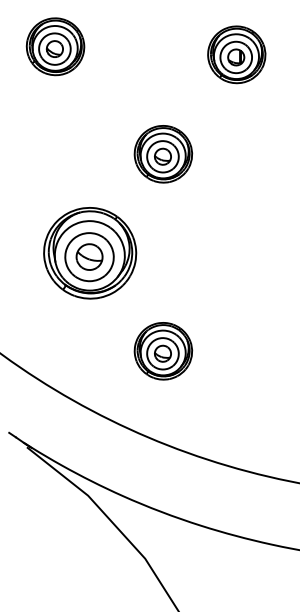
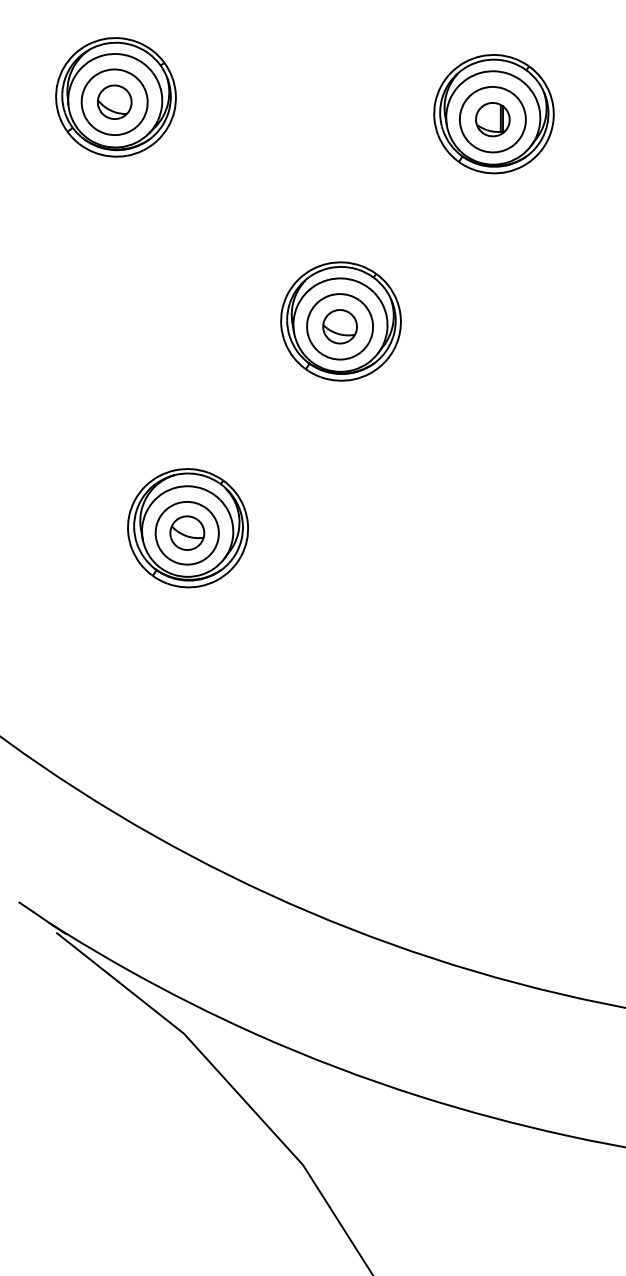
part: (89, 253) -> (186, 528), size x0.62
part: (163, 351) -> (341, 732), removed

